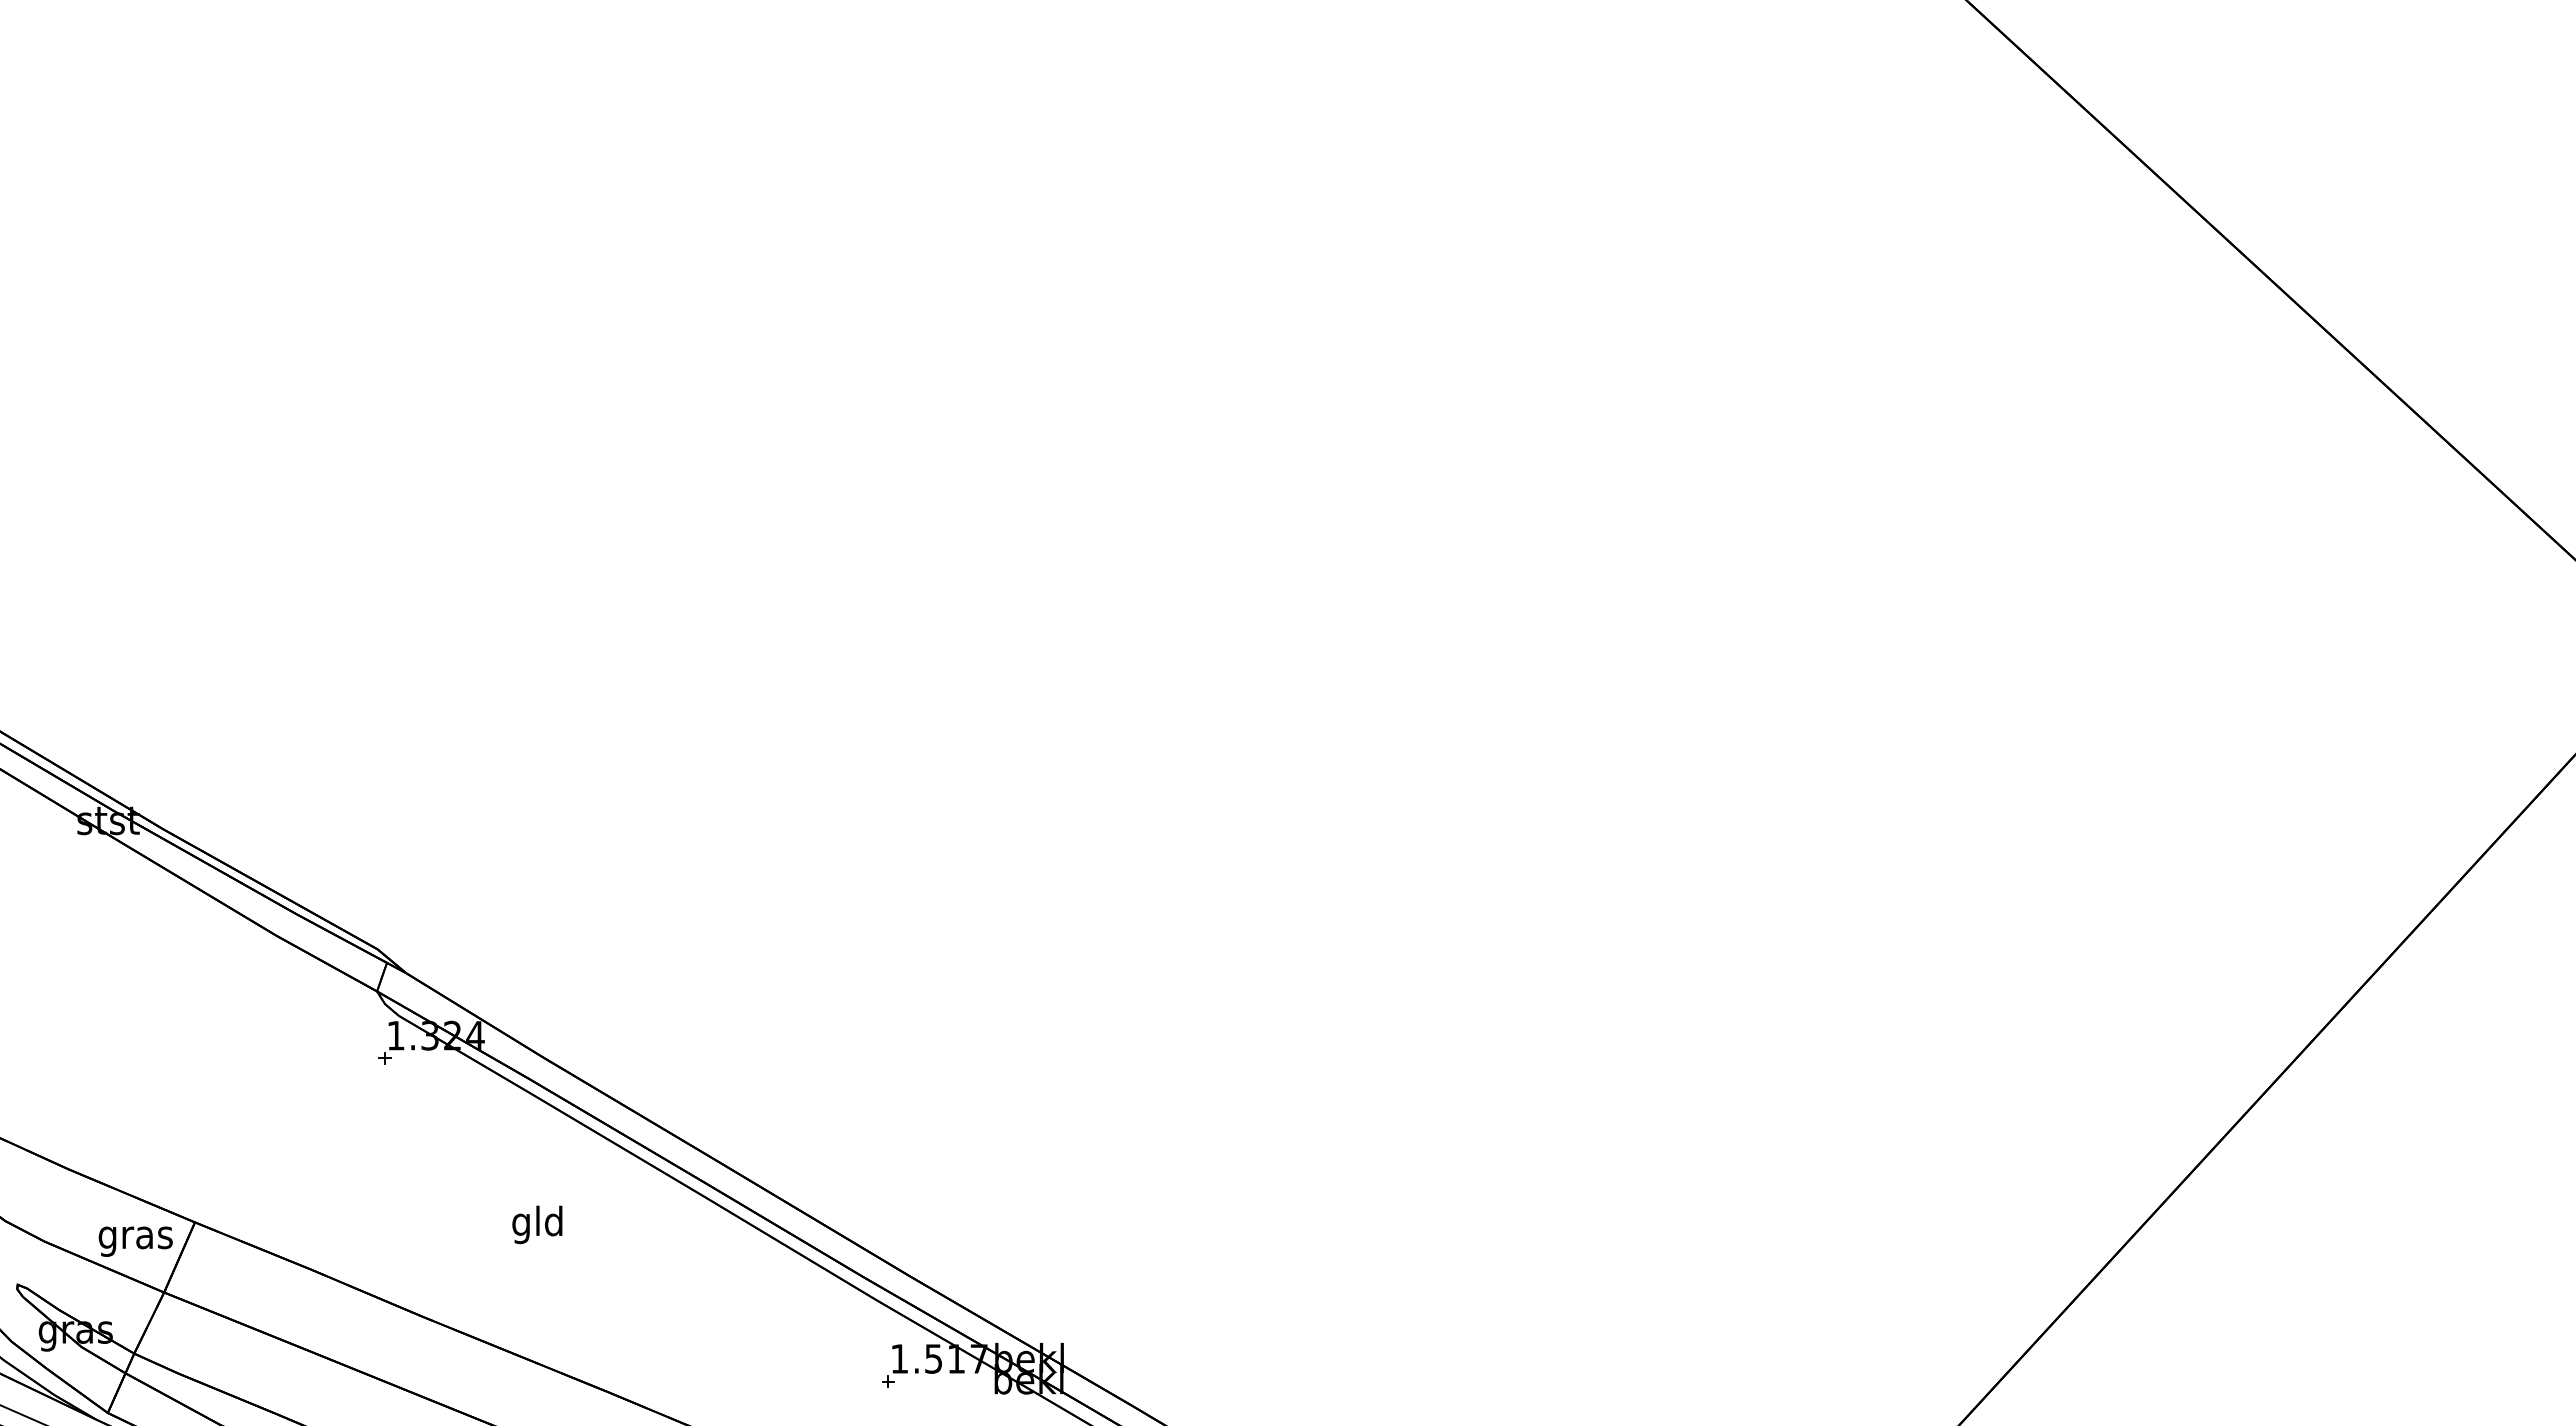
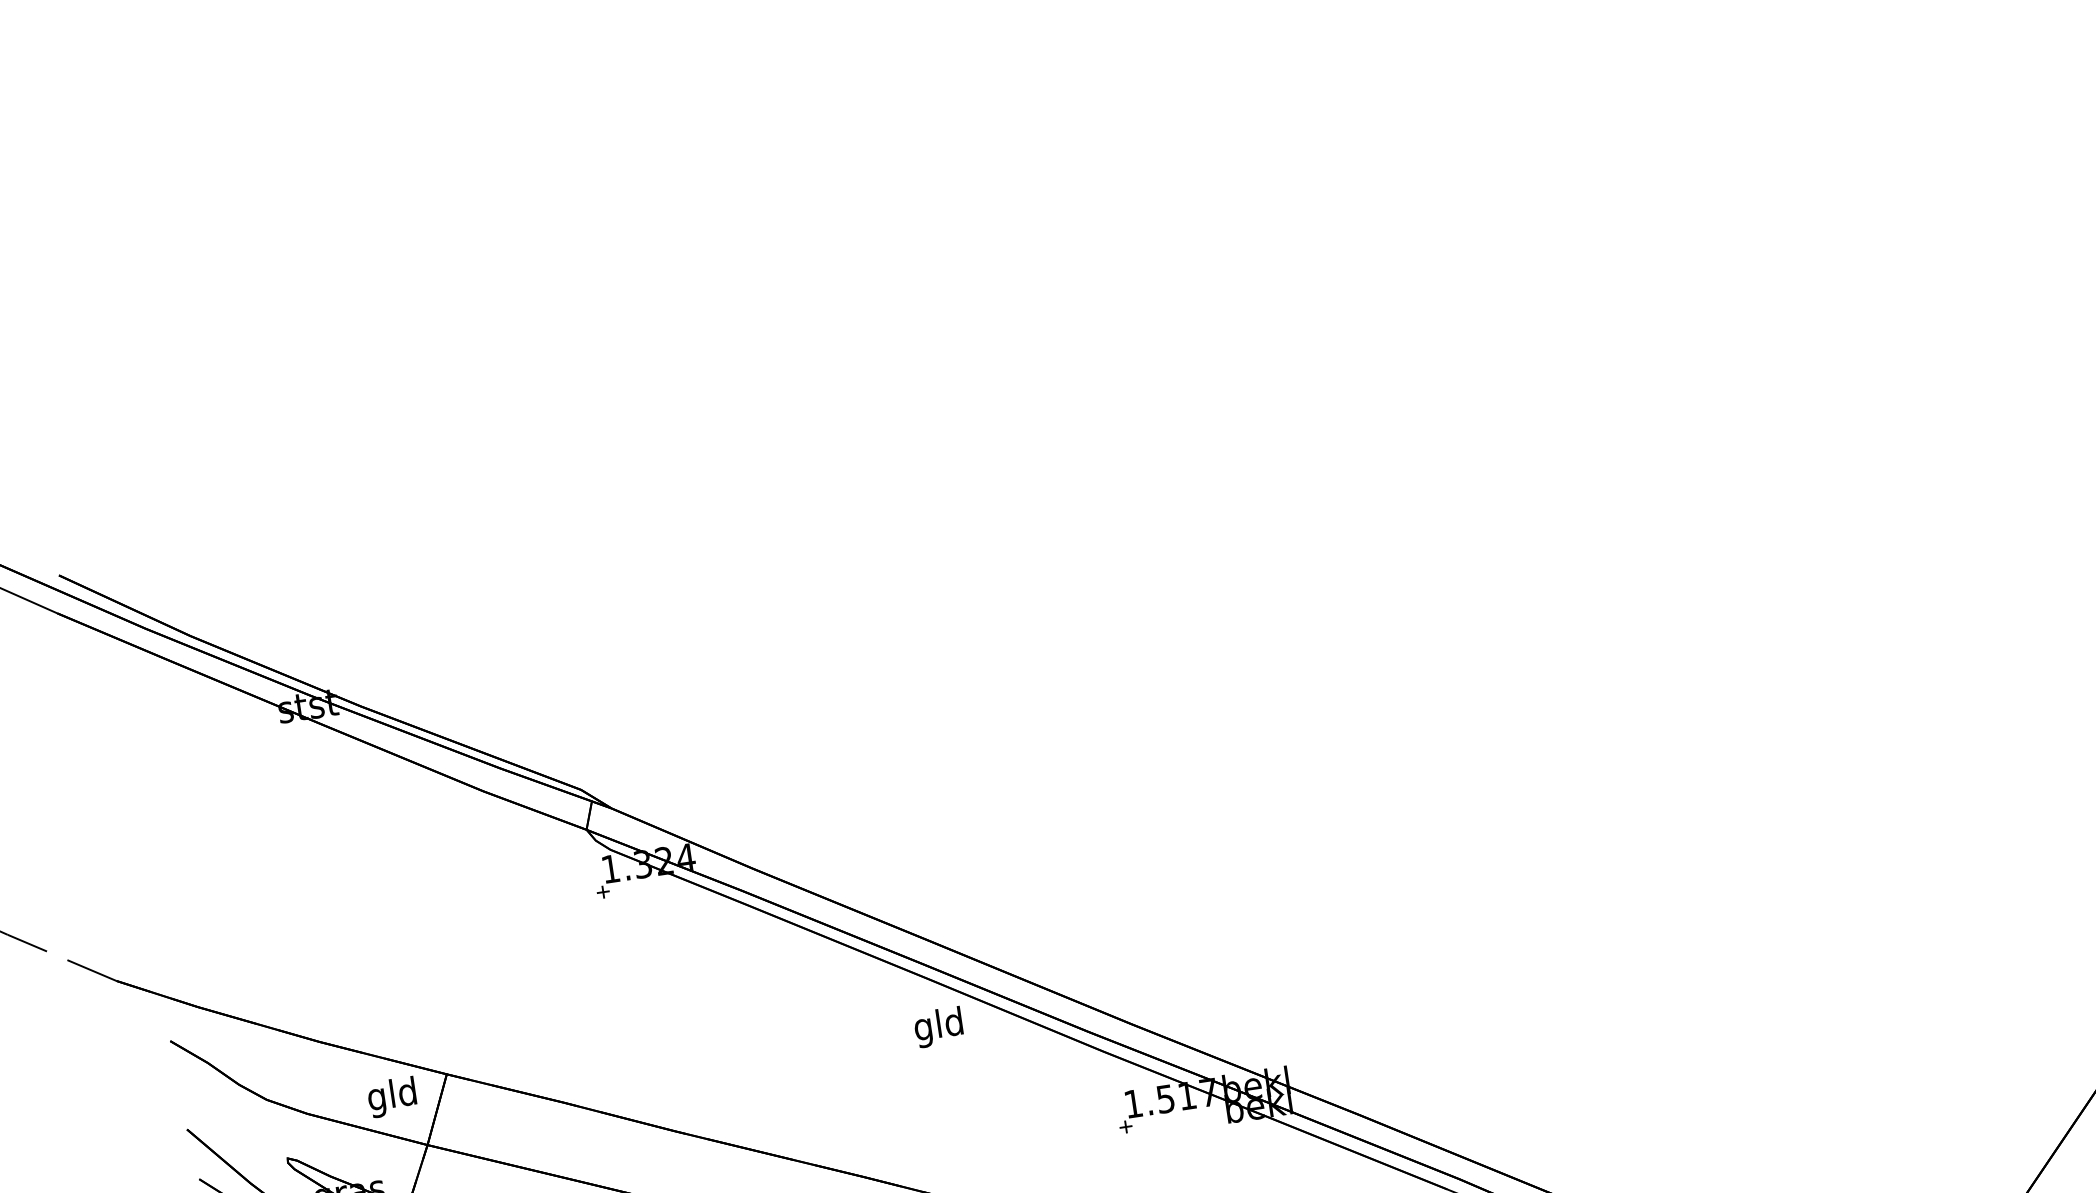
text: (537, 1224) -> (938, 1027), moved
text: (135, 1237) -> (392, 1097), gras -> gld

